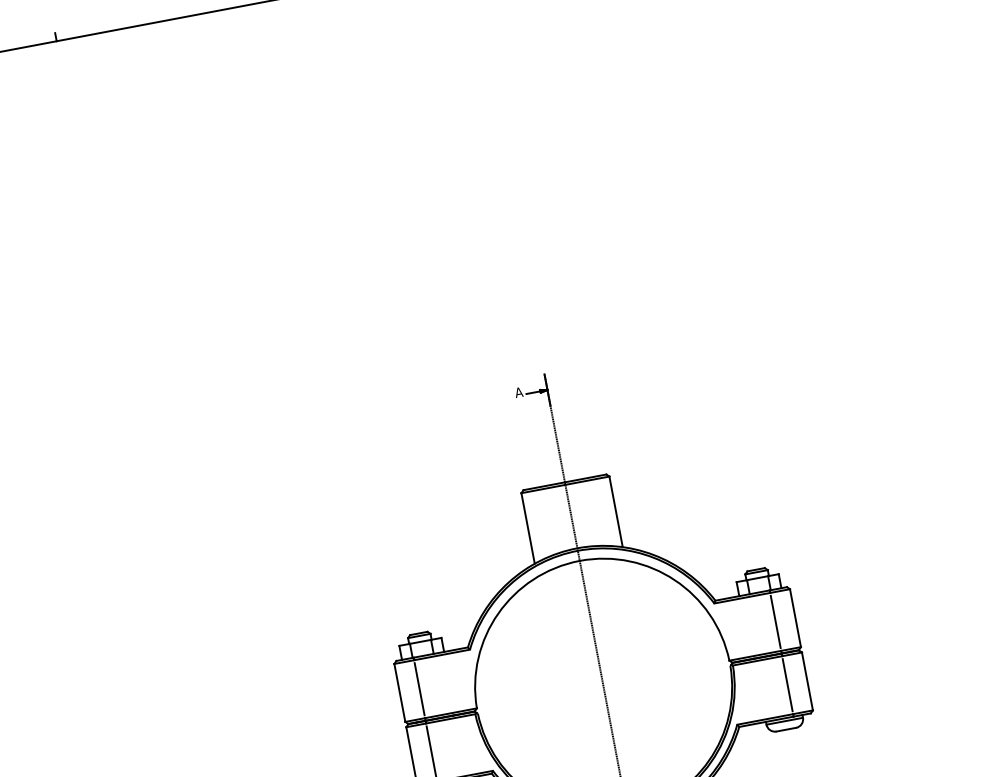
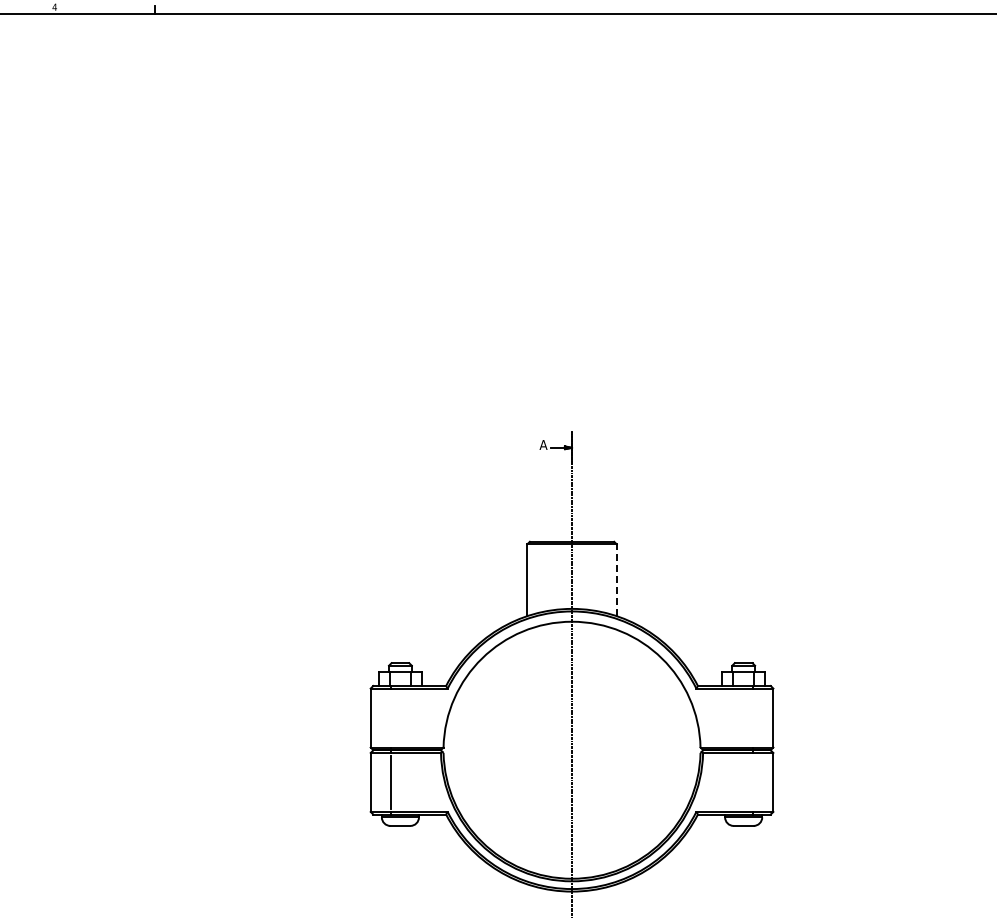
line: (615, 512) -> (616, 580), solid -> dashed
line: (775, 621) -> (753, 717), removed
line: (787, 684) -> (753, 781), removed
line: (419, 688) -> (390, 717), removed

